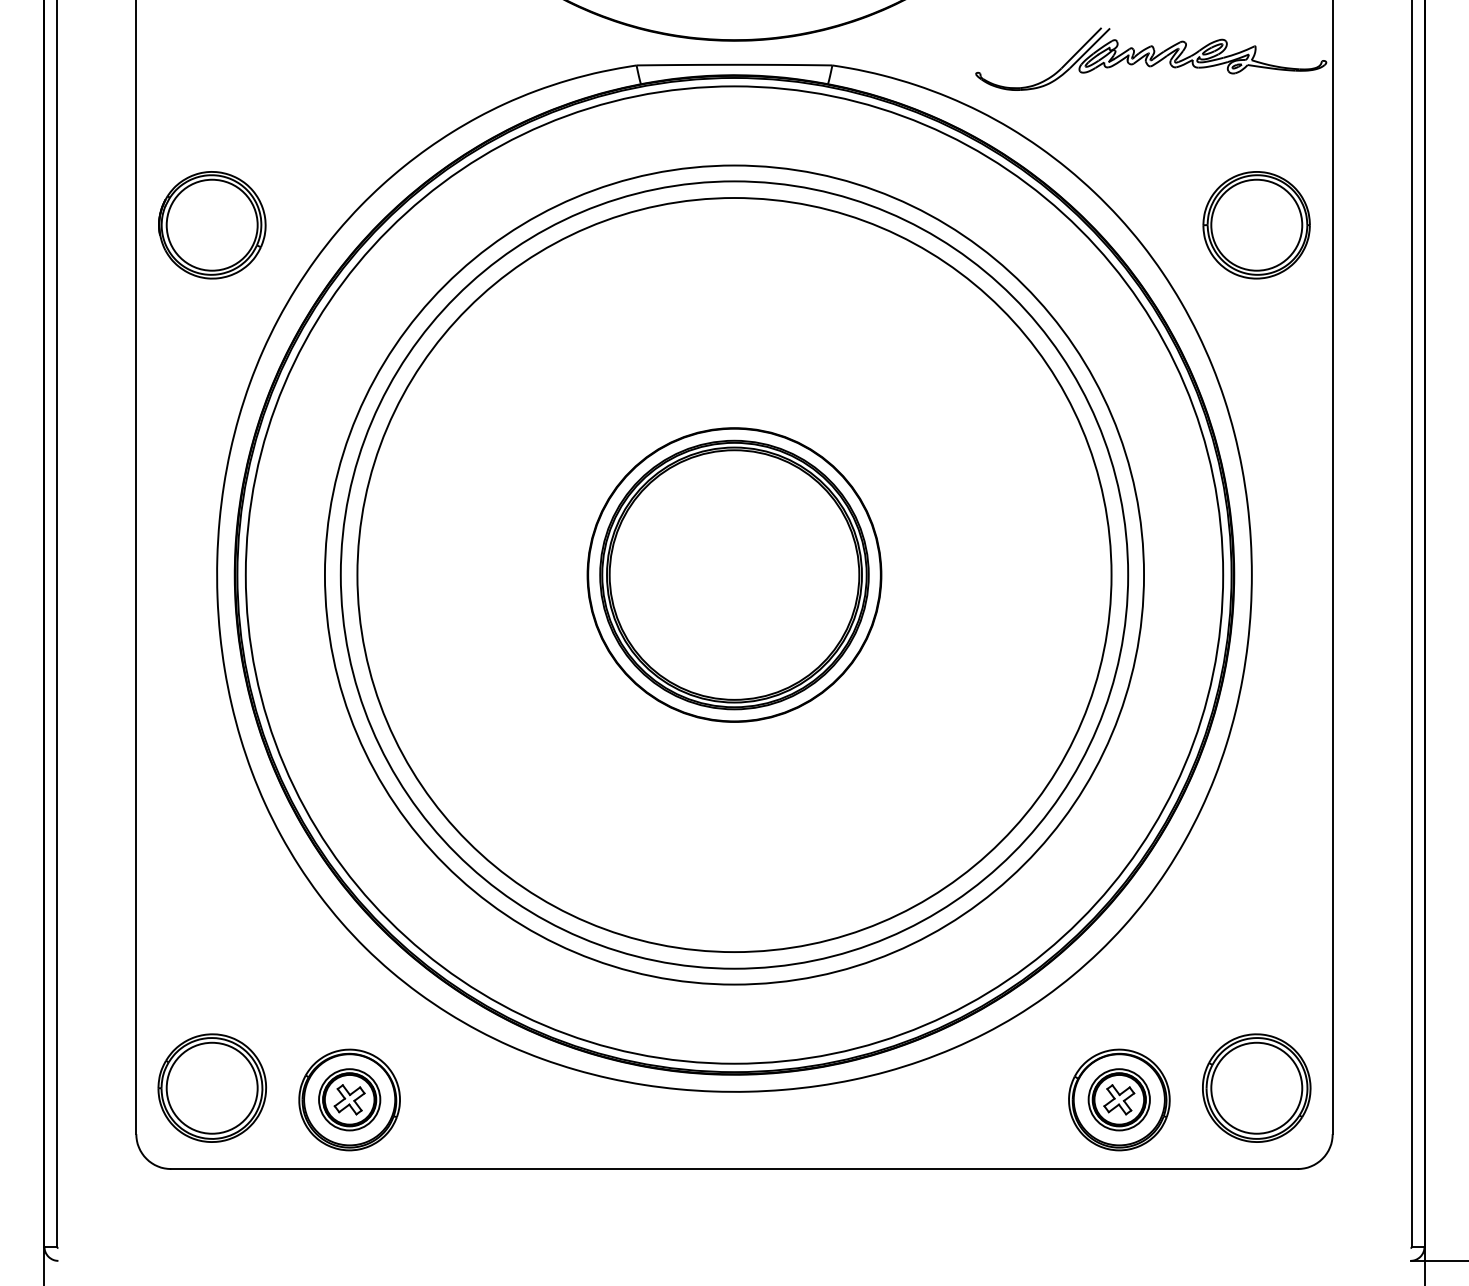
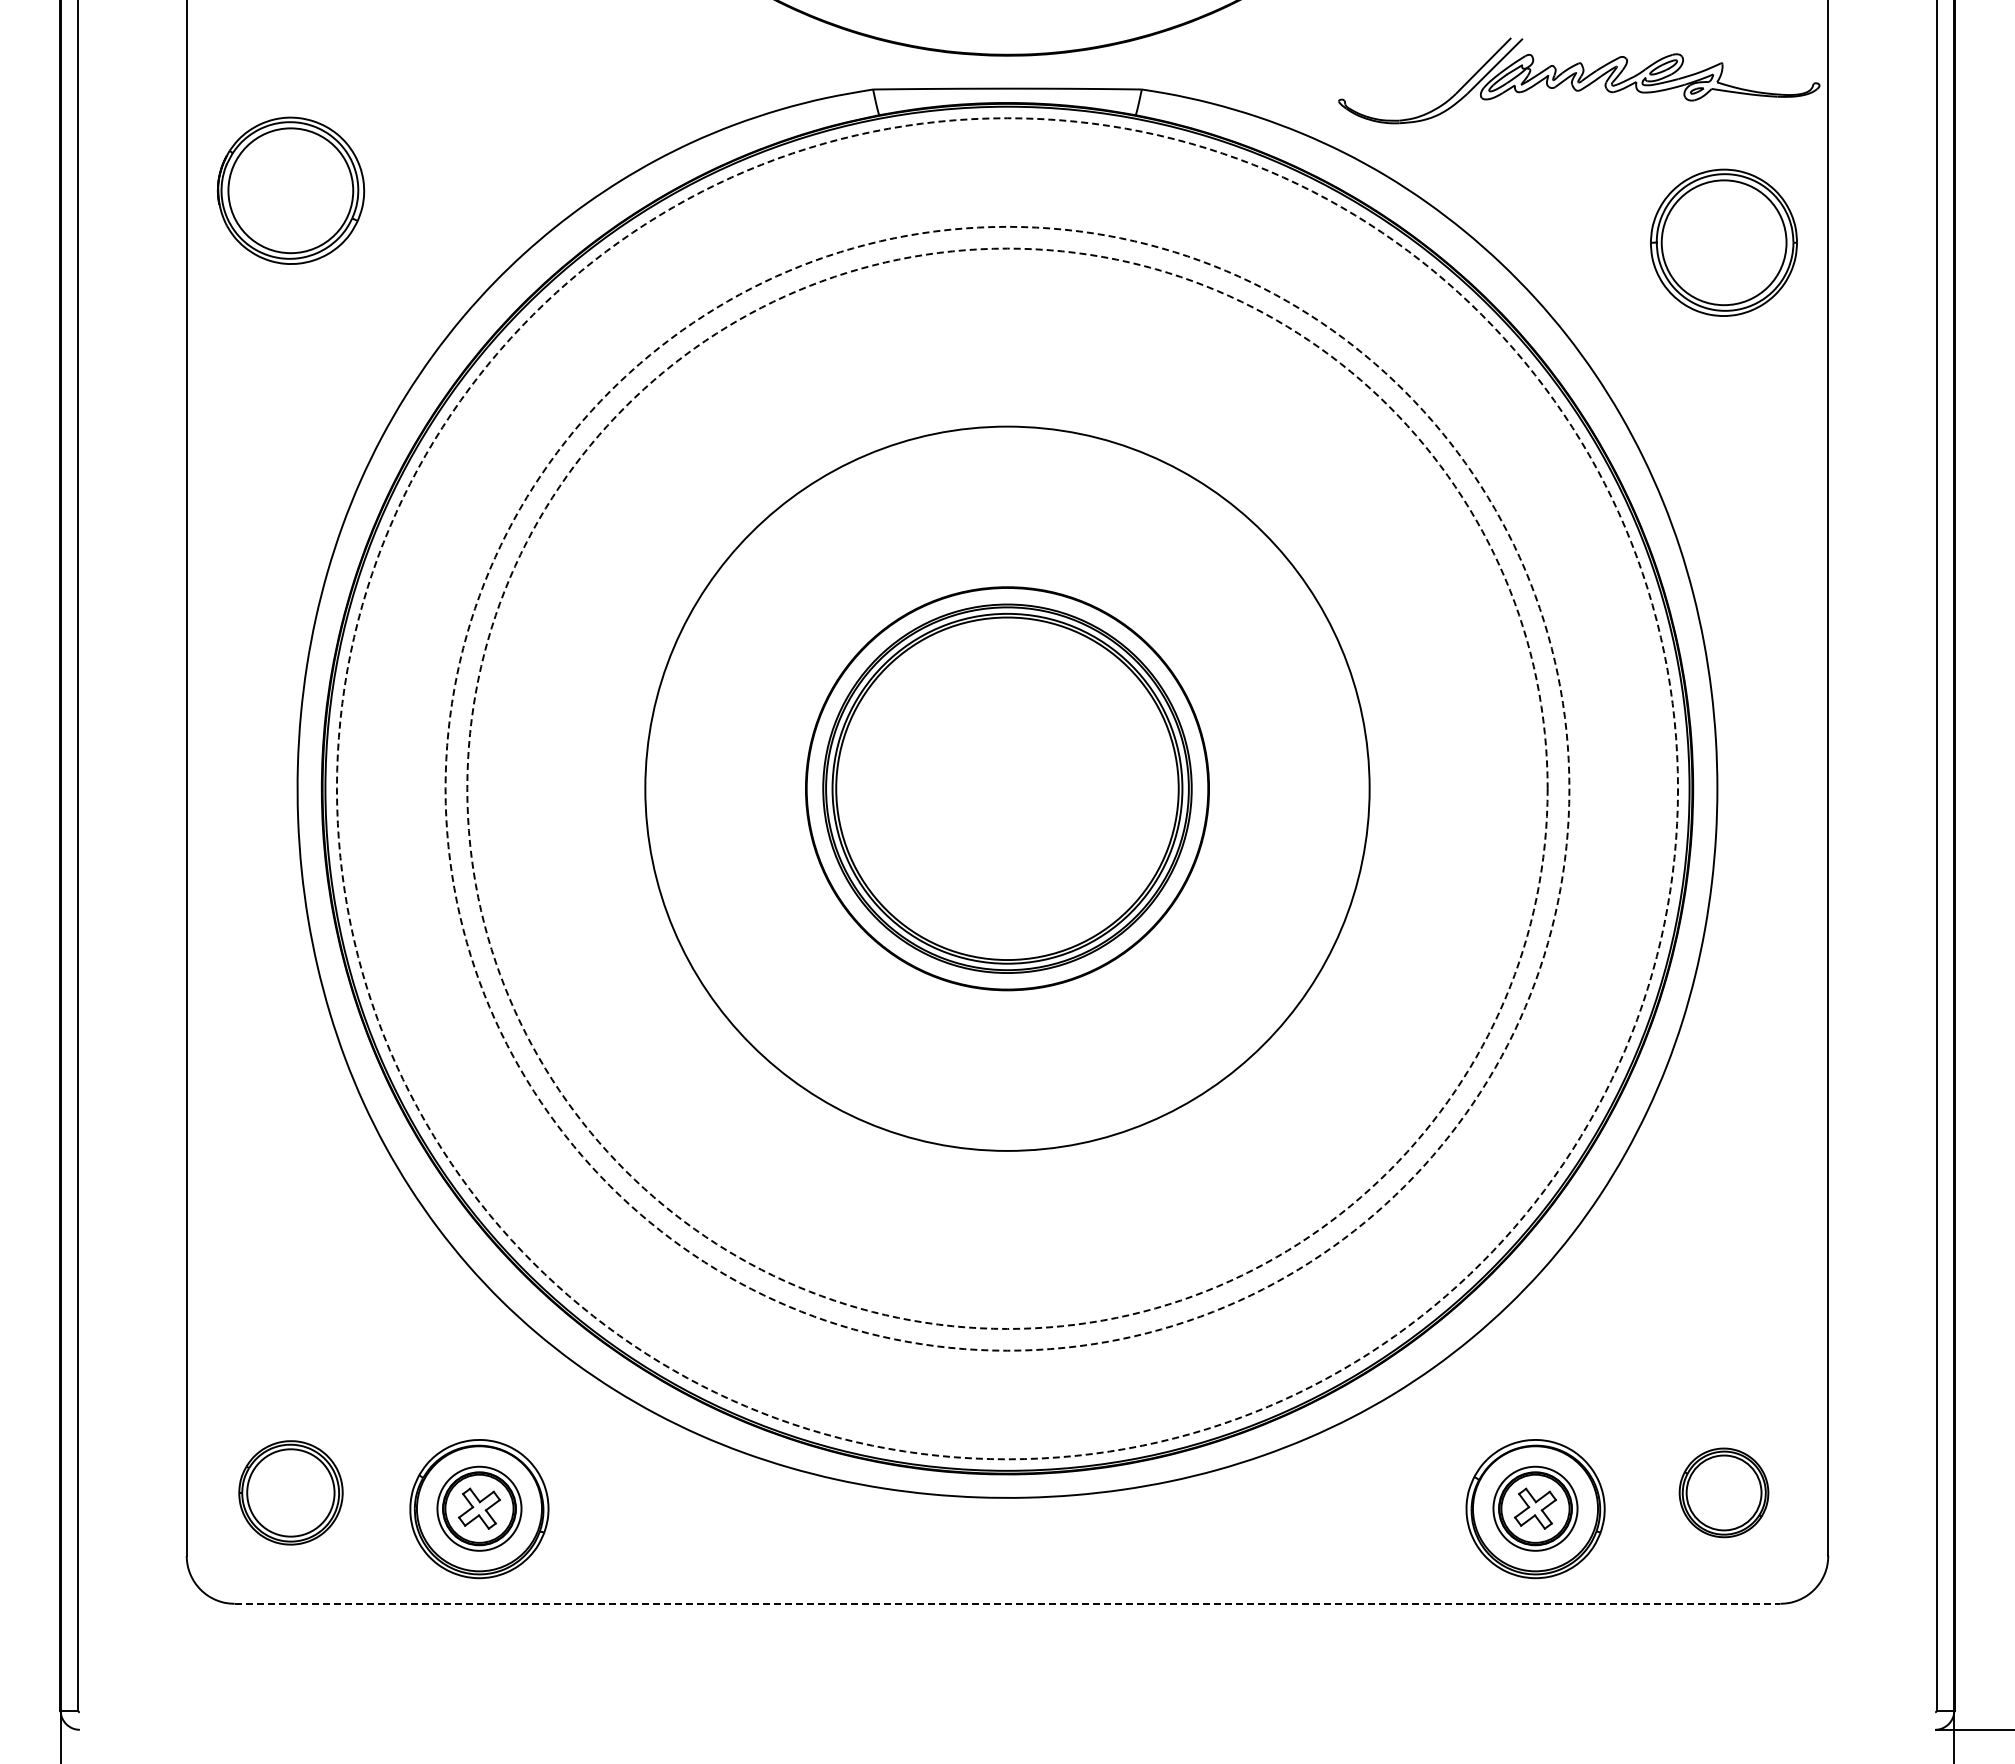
part: (211, 225) -> (290, 190), moved
part: (1256, 225) -> (1723, 242), moved
circle: (734, 574) -> (1007, 788), size x0.7
circle: (734, 574) -> (1007, 788), solid -> dashed
circle: (734, 574) -> (1007, 788), solid -> dashed
circle: (734, 574) -> (1007, 788), solid -> dashed
part: (211, 1087) -> (290, 1492), size x0.7
part: (1256, 1087) -> (1723, 1492), size x0.6
line: (734, 1168) -> (1007, 1603), solid -> dashed

